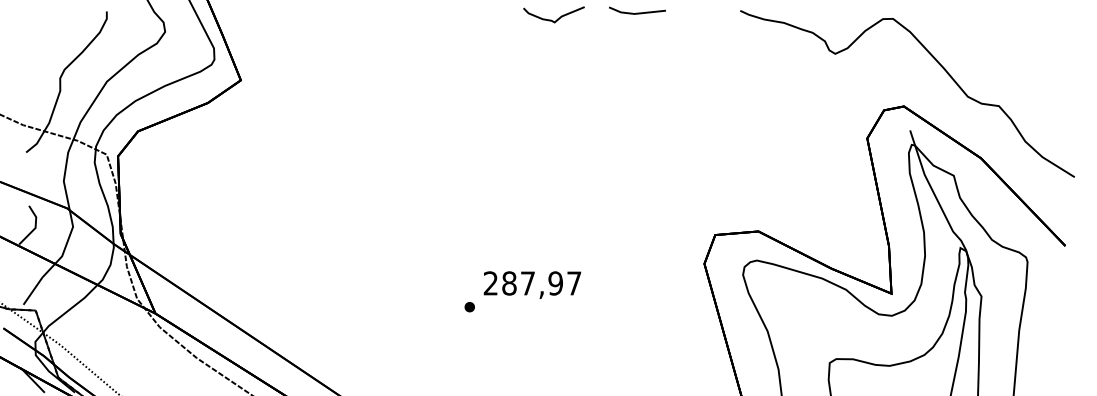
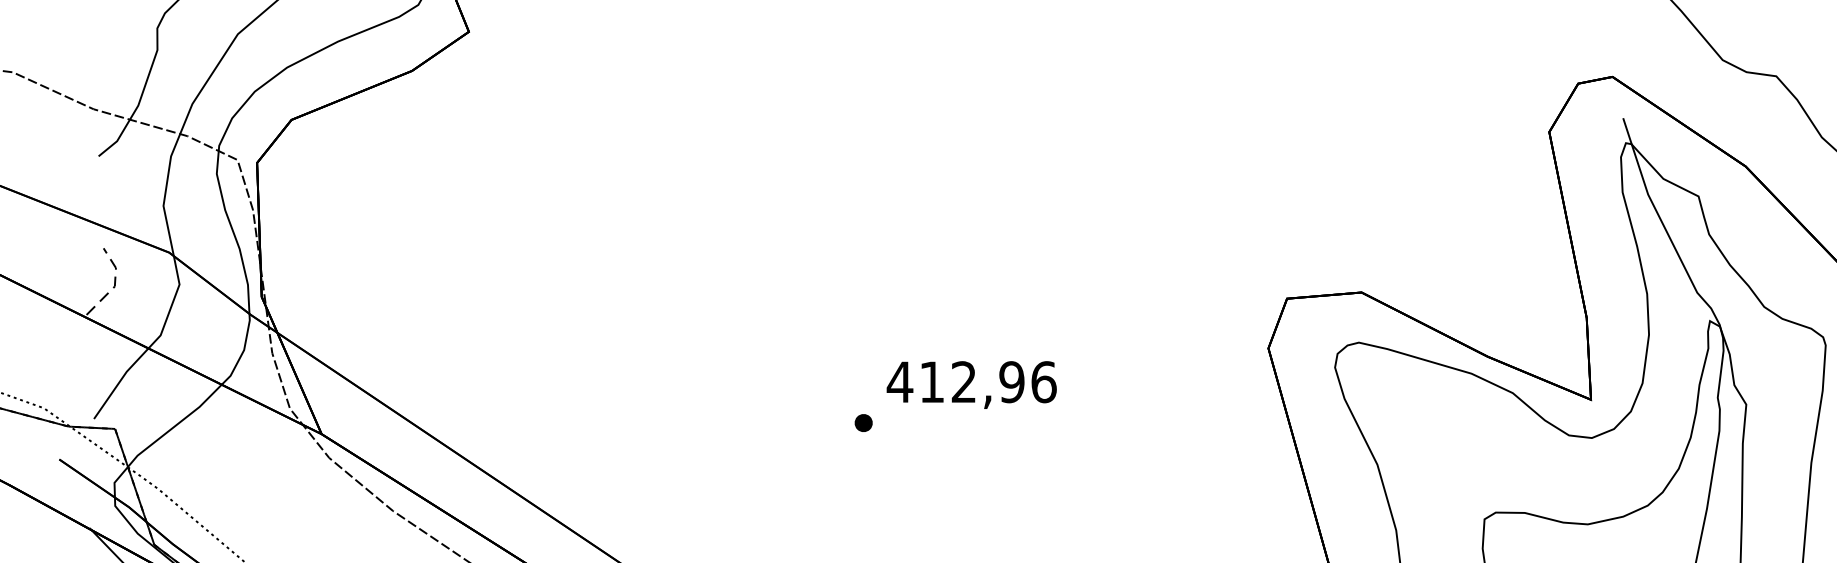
line: (35, 227) -> (114, 285), solid -> dashed
text: (532, 283) -> (971, 382), 287,97 -> 412,96

